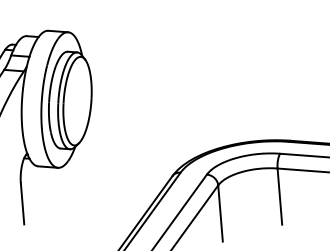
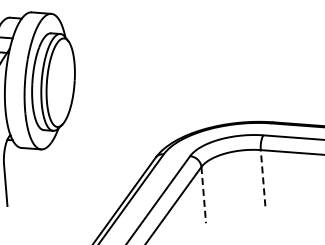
line: (279, 196) -> (262, 178), solid -> dashed
line: (220, 214) -> (203, 196), solid -> dashed

